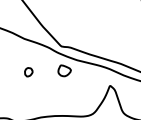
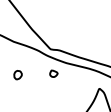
part: (64, 70) -> (53, 73), size x0.6

